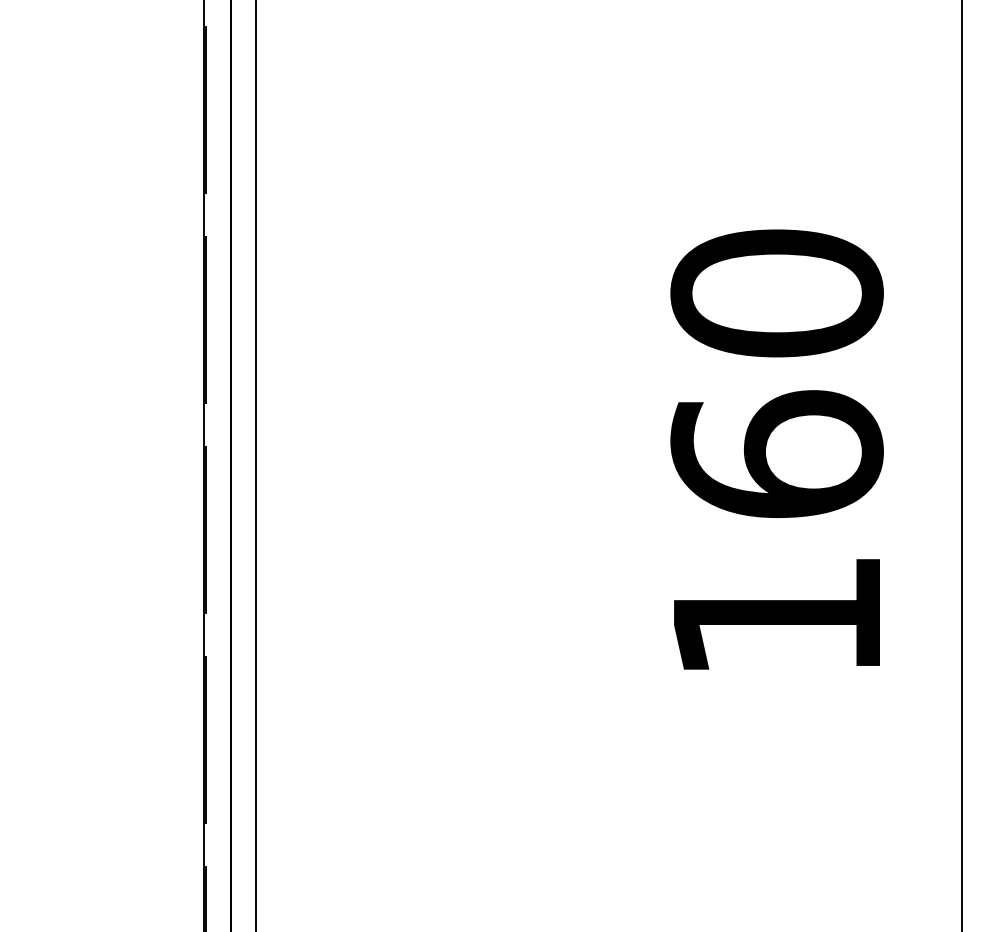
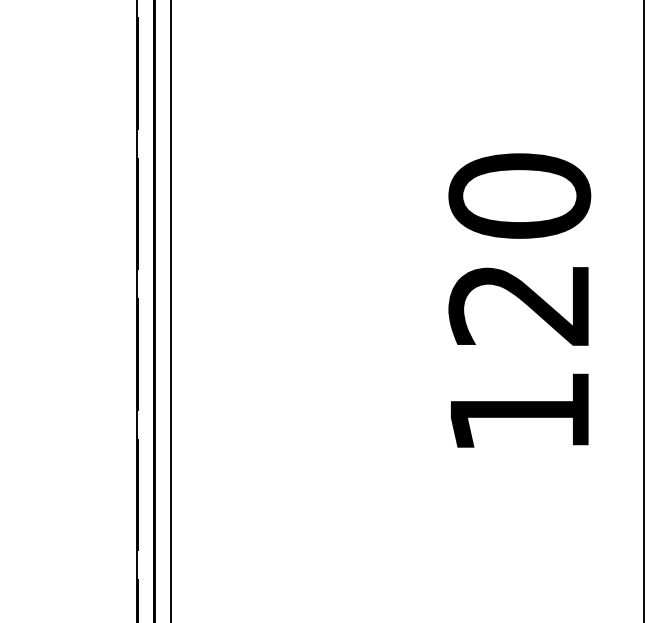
text: (776, 454) -> (519, 303), 160 -> 120

